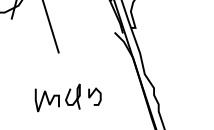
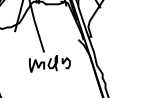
part: (67, 97) -> (49, 63), moved

